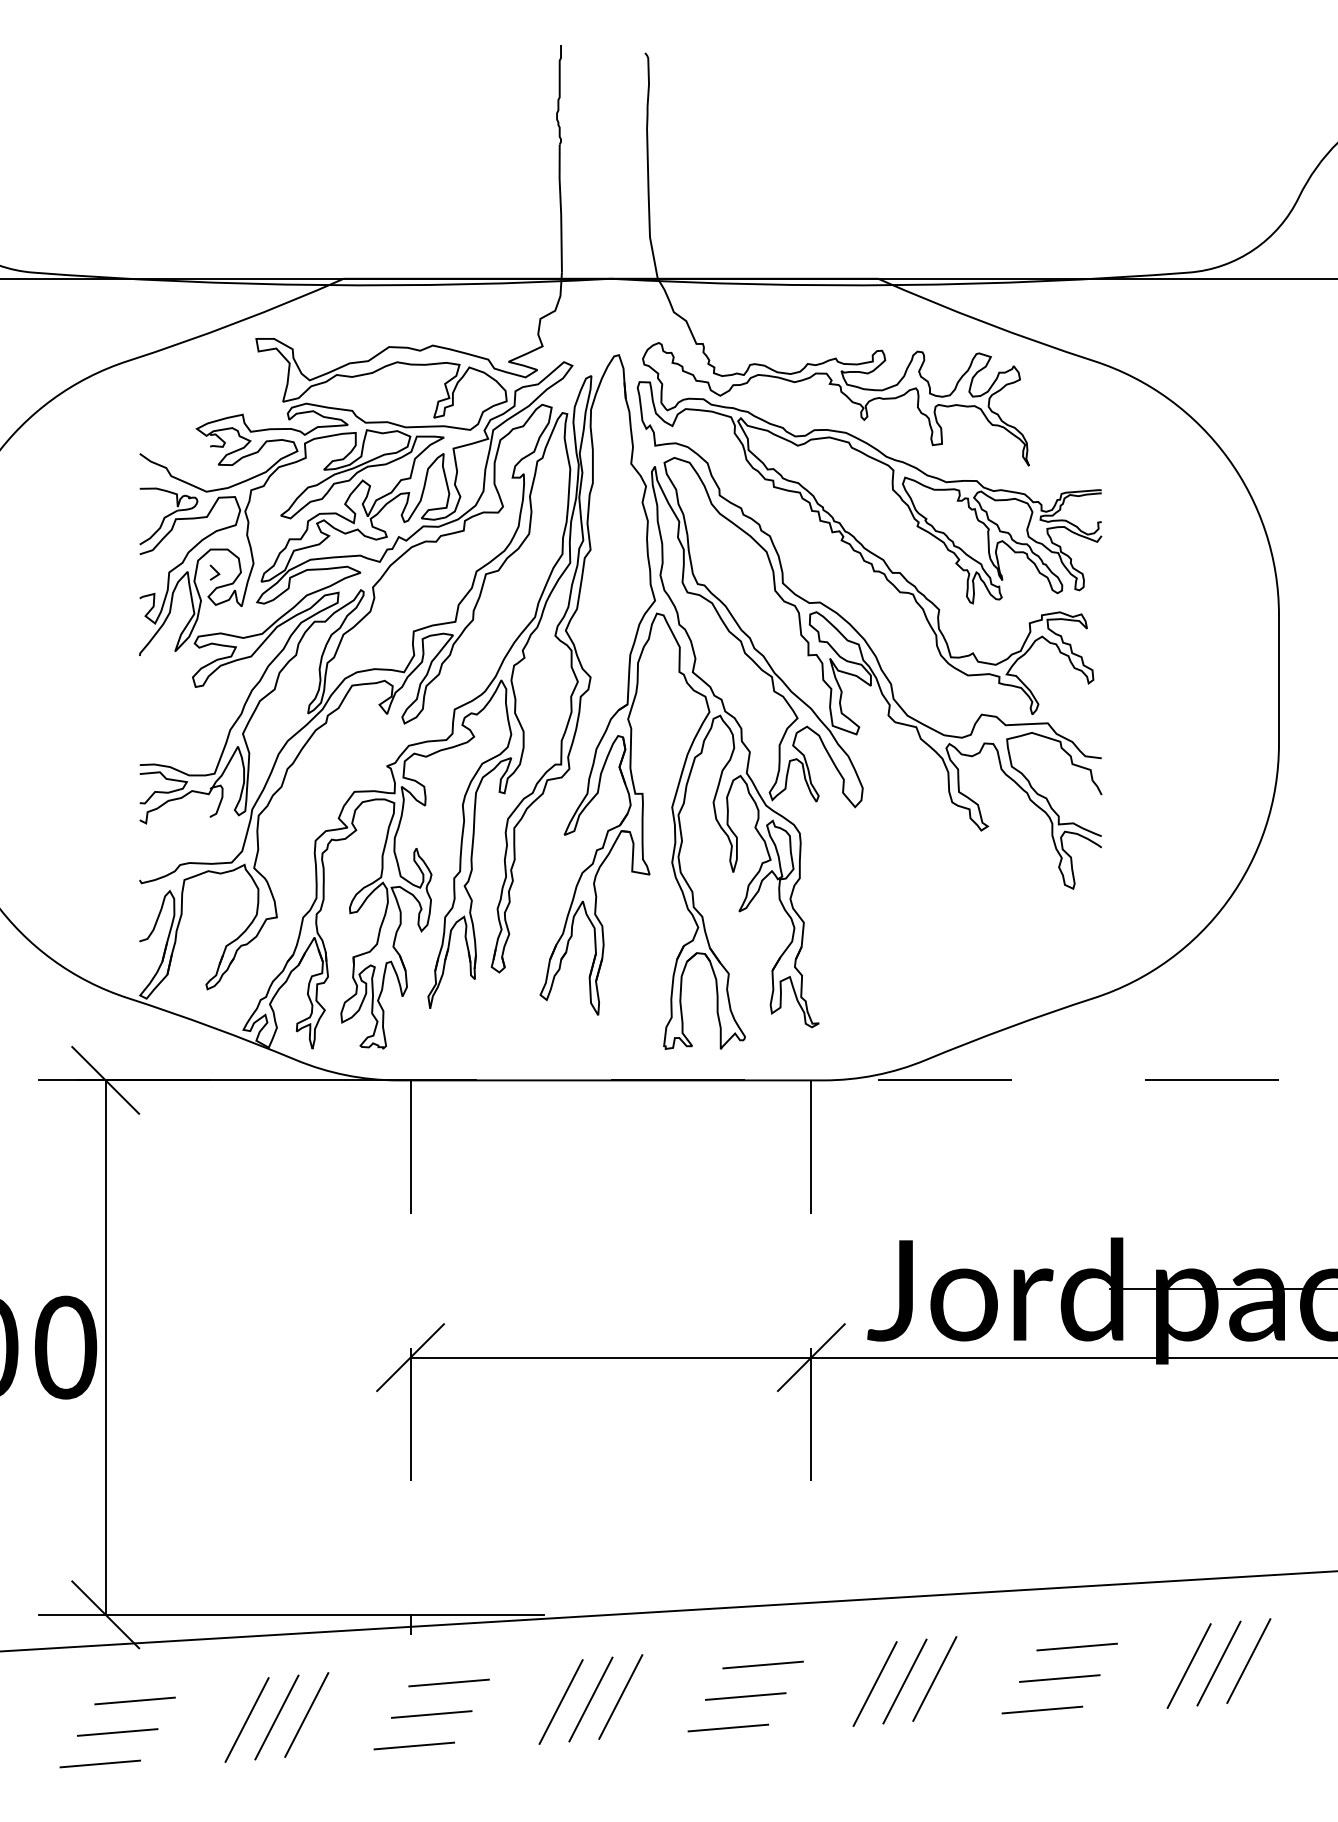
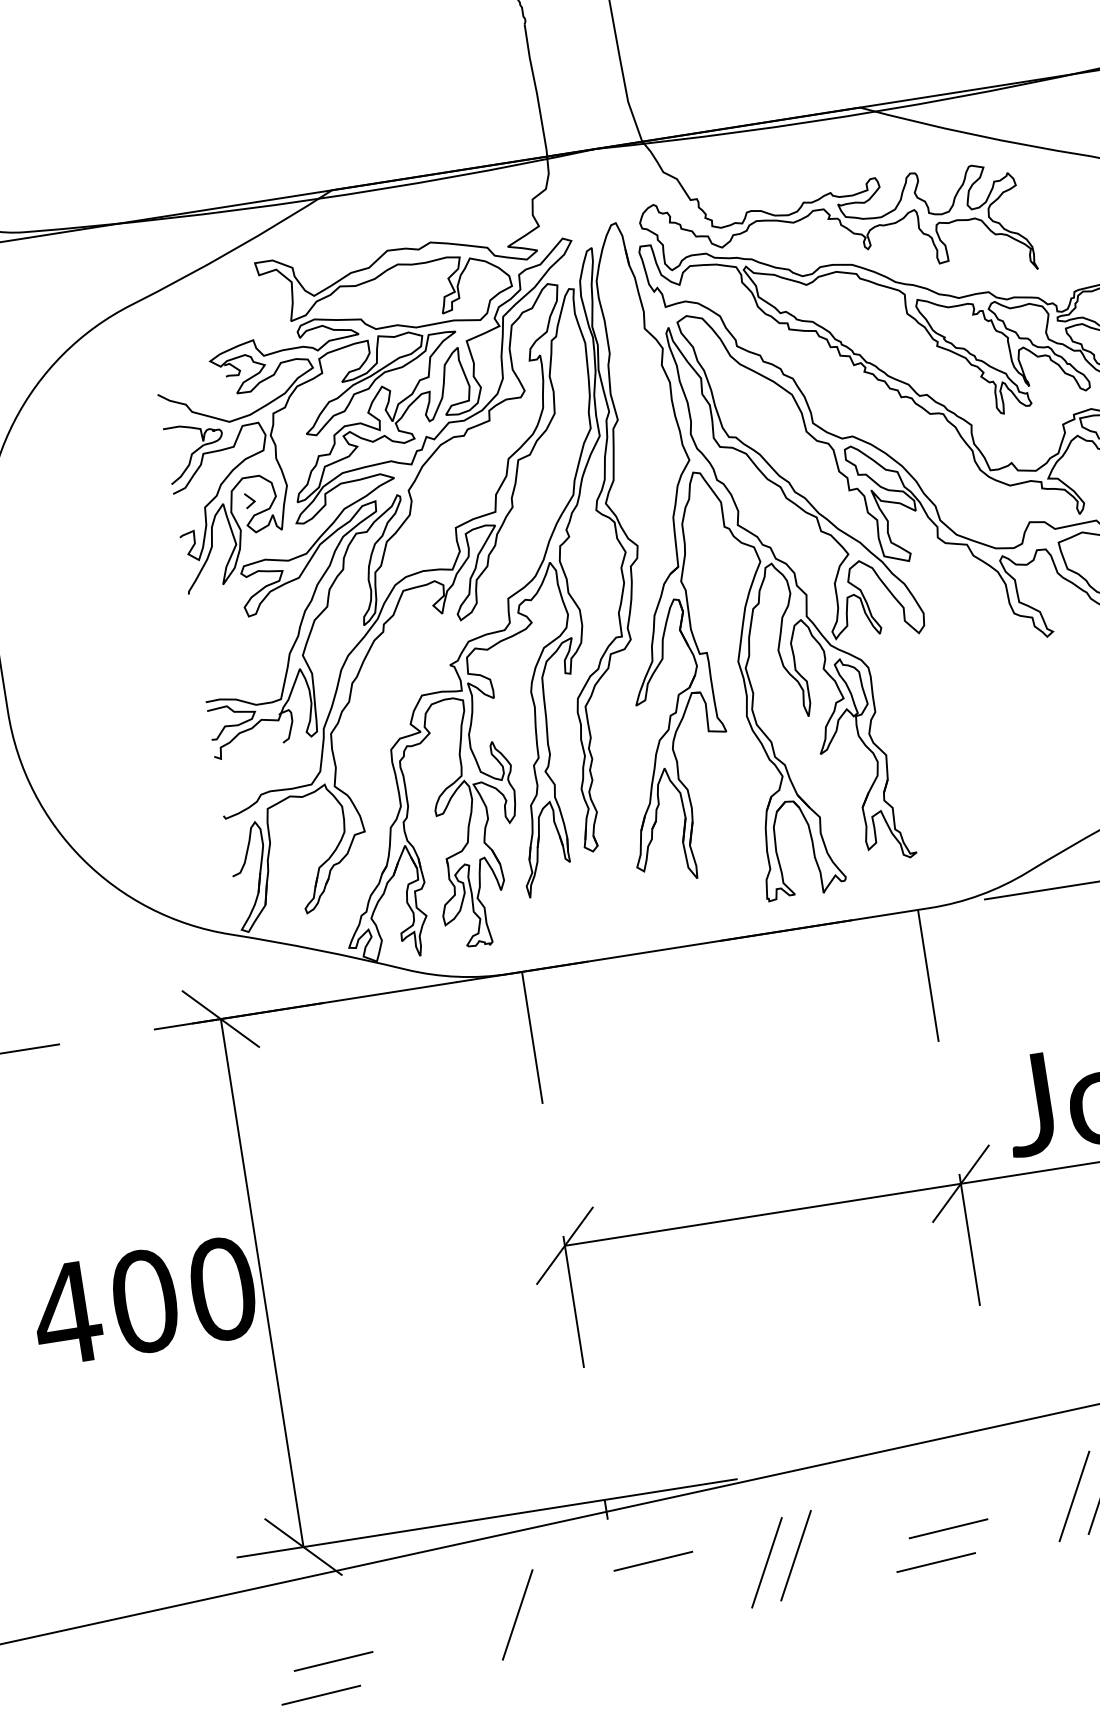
line: (762, 1664) -> (960, 1494), removed
line: (620, 1696) -> (824, 1548), removed
line: (134, 1700) -> (345, 1627), removed
line: (431, 1714) -> (640, 1595), removed
line: (276, 1717) -> (488, 1622), removed
line: (246, 1719) -> (458, 1628), removed
line: (414, 1745) -> (628, 1628), removed

